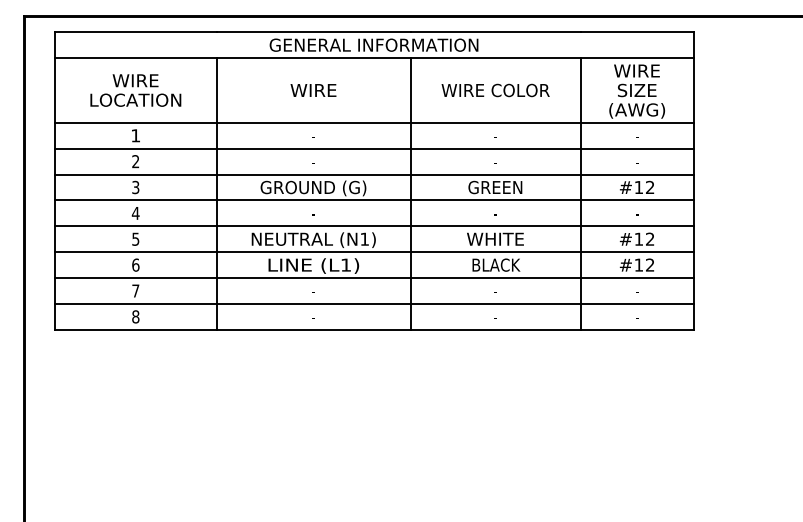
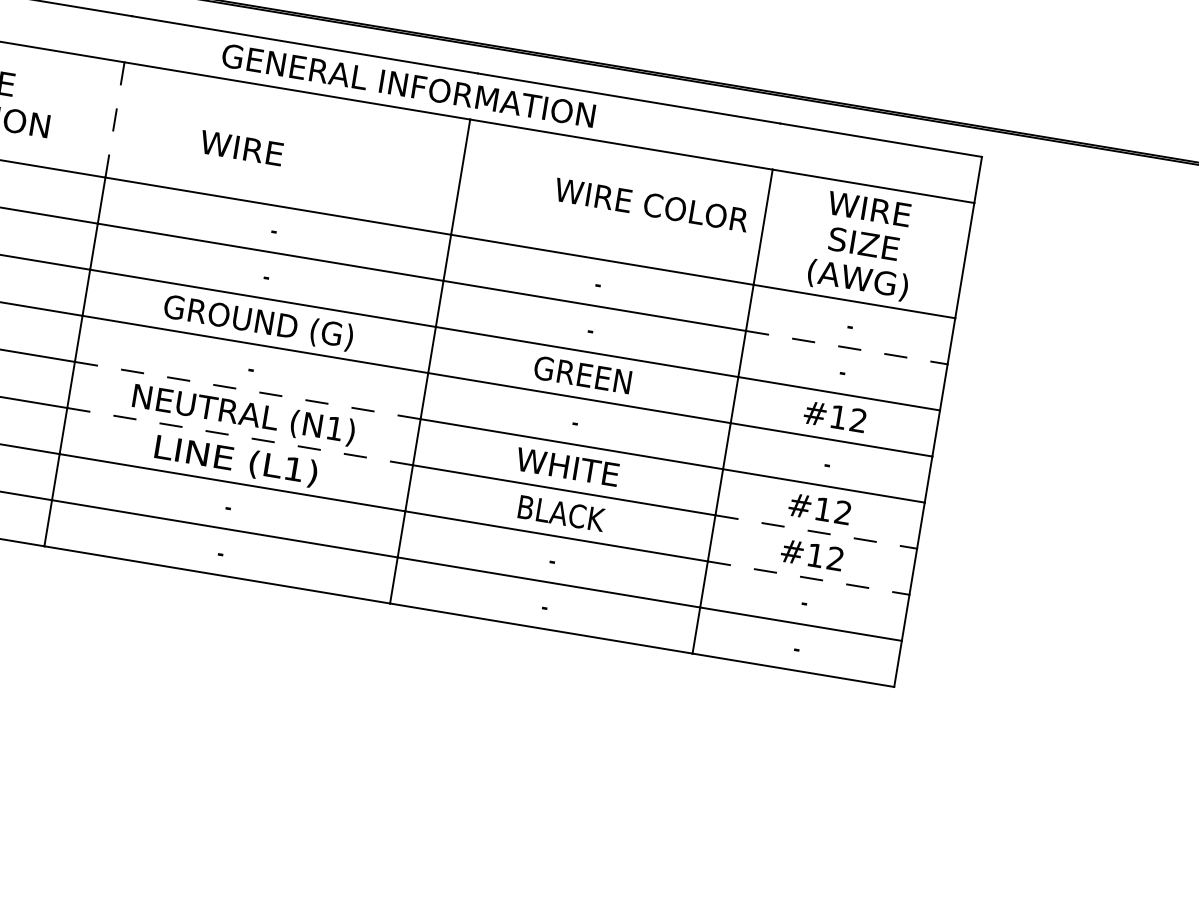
text: (313, 90) -> (241, 148), moved
text: (495, 90) -> (651, 205), moved
line: (216, 91) -> (114, 121), solid -> dashed
line: (637, 148) -> (847, 347), solid -> dashed
line: (314, 226) -> (249, 391), solid -> dashed
line: (314, 252) -> (241, 437), solid -> dashed
line: (637, 252) -> (816, 532), solid -> dashed
line: (637, 278) -> (809, 578), solid -> dashed

